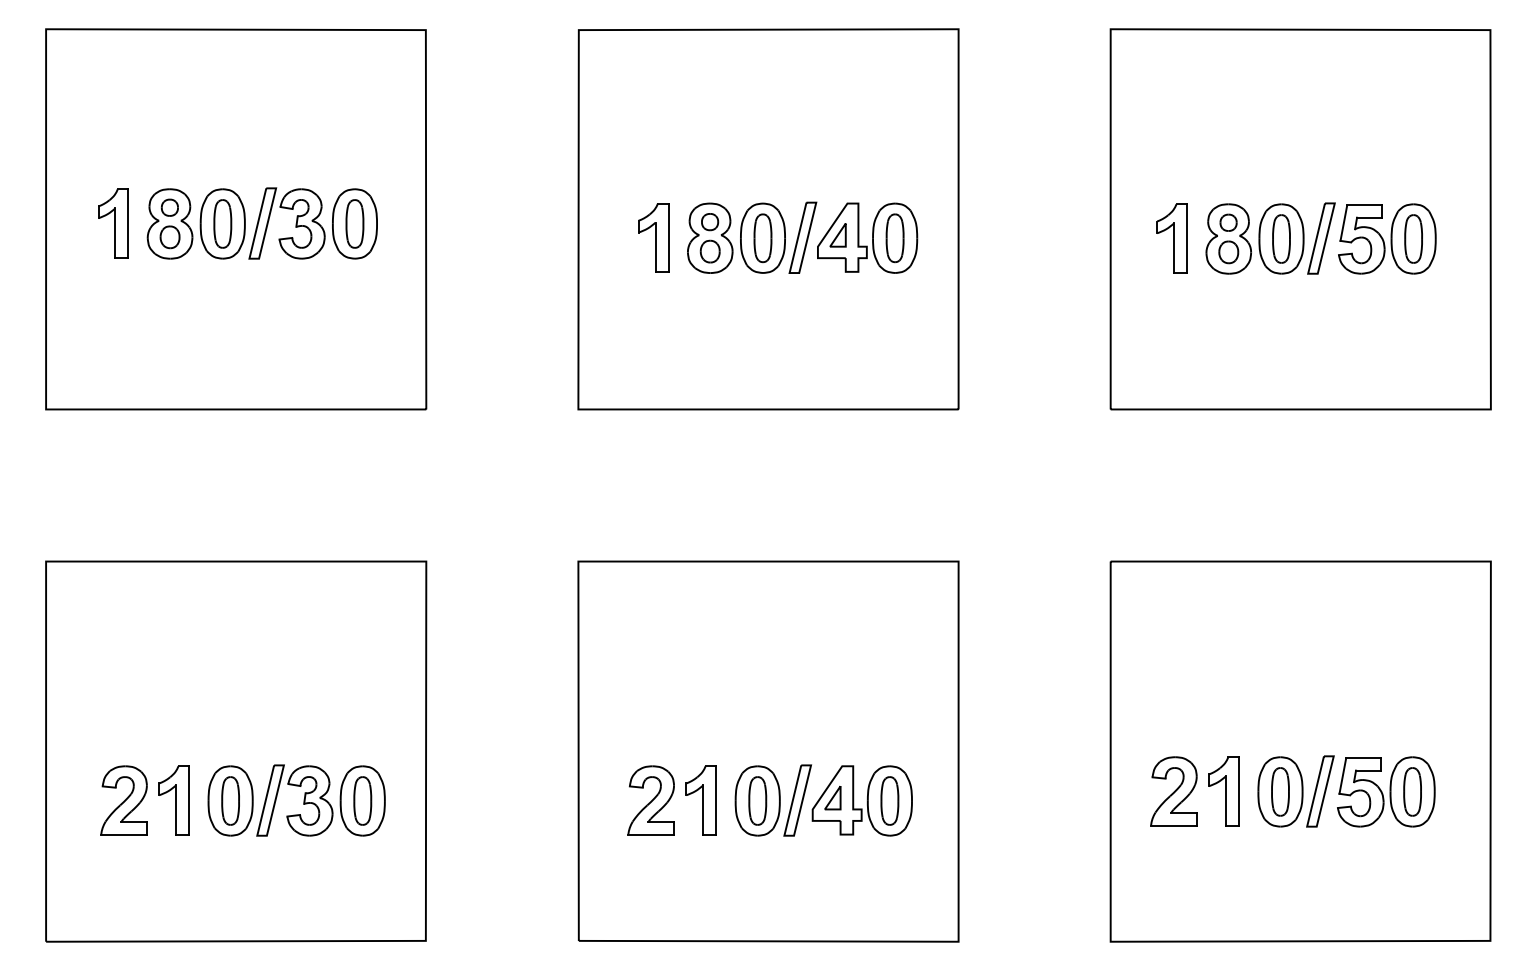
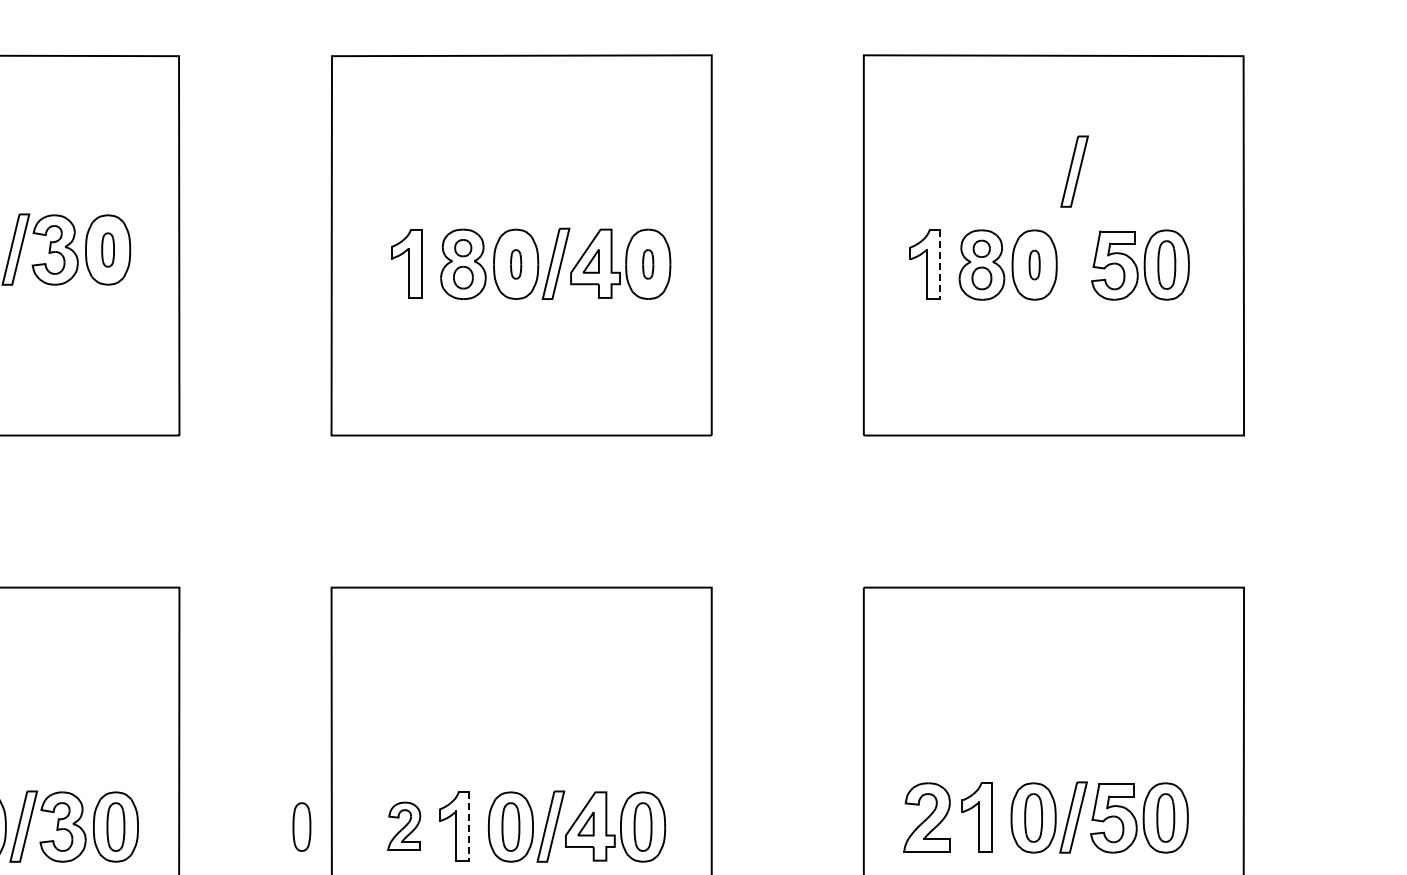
part: (354, 223) -> (107, 249), size x0.7
part: (762, 238) -> (515, 264), size x0.6
part: (894, 238) -> (647, 264), size x0.6
line: (1187, 238) -> (940, 264), solid -> dashed
part: (1281, 238) -> (1034, 264), size x0.6
part: (1321, 238) -> (1074, 171), moved
part: (548, 800) -> (301, 826), added
part: (650, 800) -> (403, 826), size x0.7
line: (716, 800) -> (469, 826), solid -> dashed

